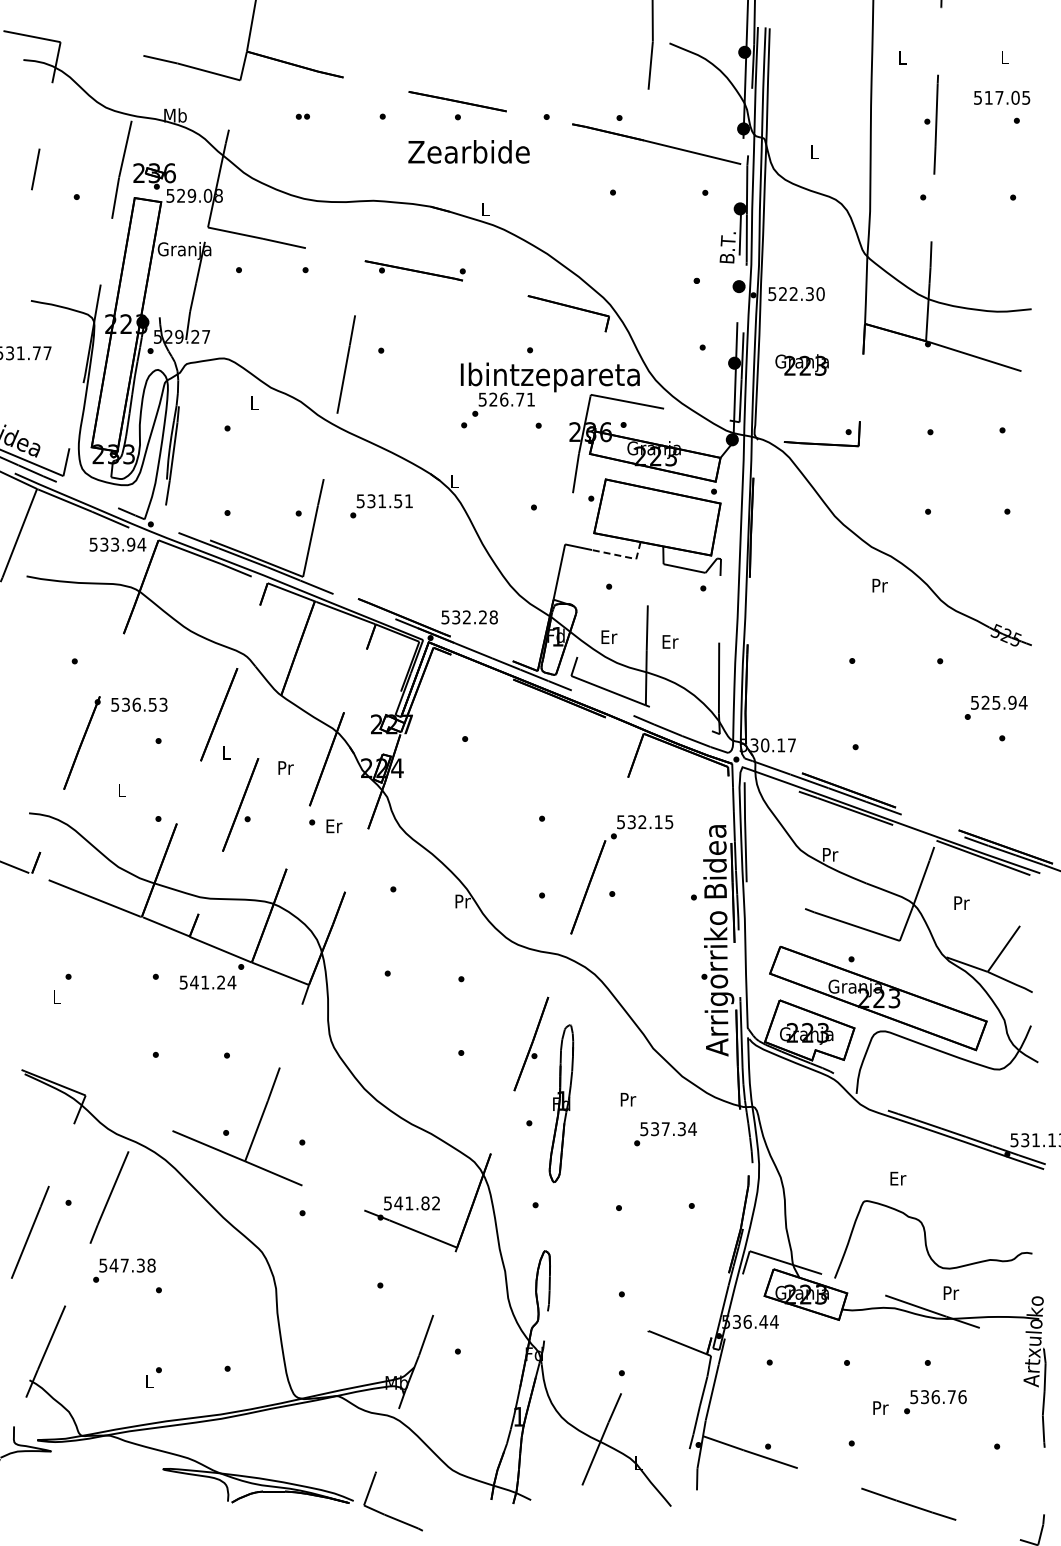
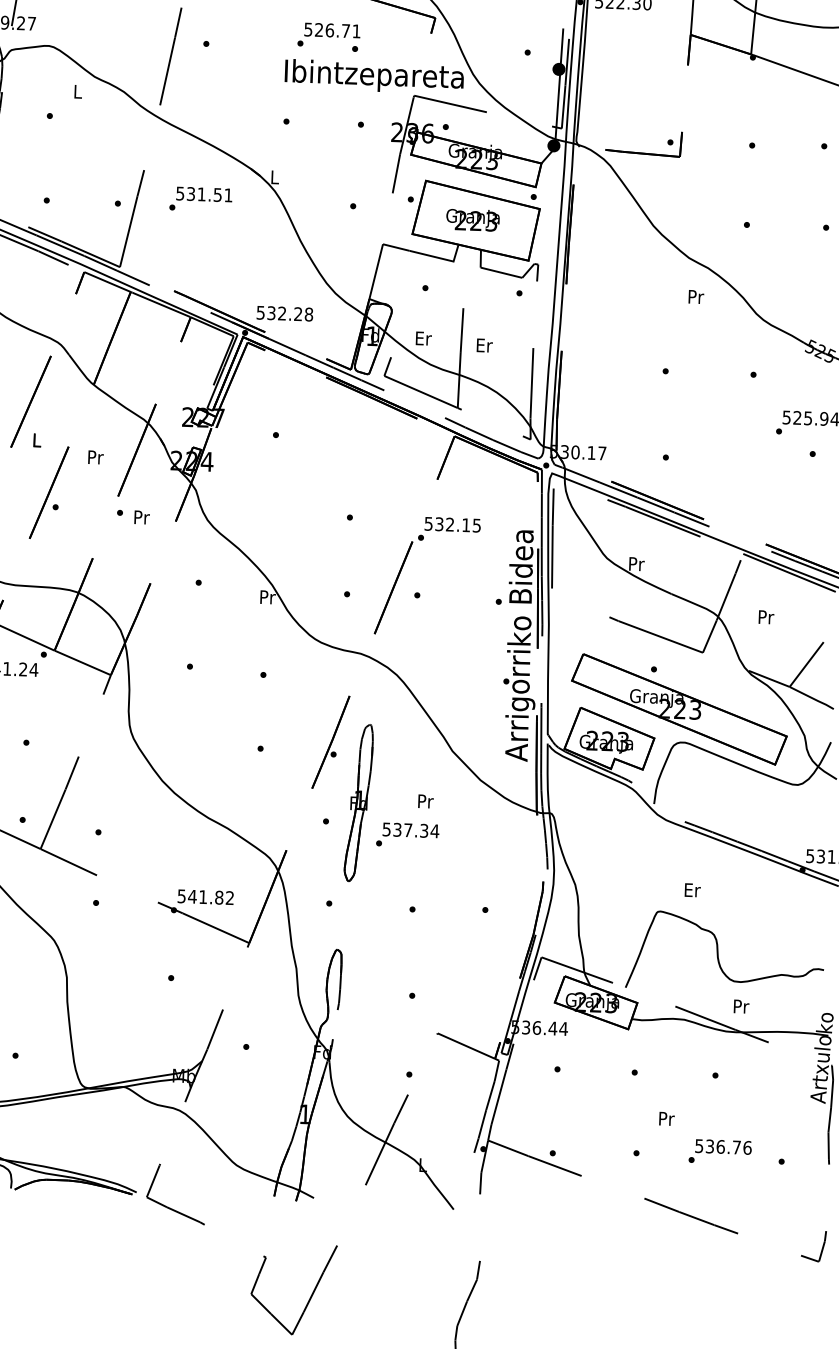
text: (801, 364) -> (472, 219), moved
text: (503, 404) -> (328, 35), moved
line: (622, 556) -> (439, 258), dashed -> solid
text: (334, 826) -> (142, 517), Er -> Pr
text: (665, 1134) -> (407, 835), moved
text: (935, 1402) -> (720, 1152), moved

